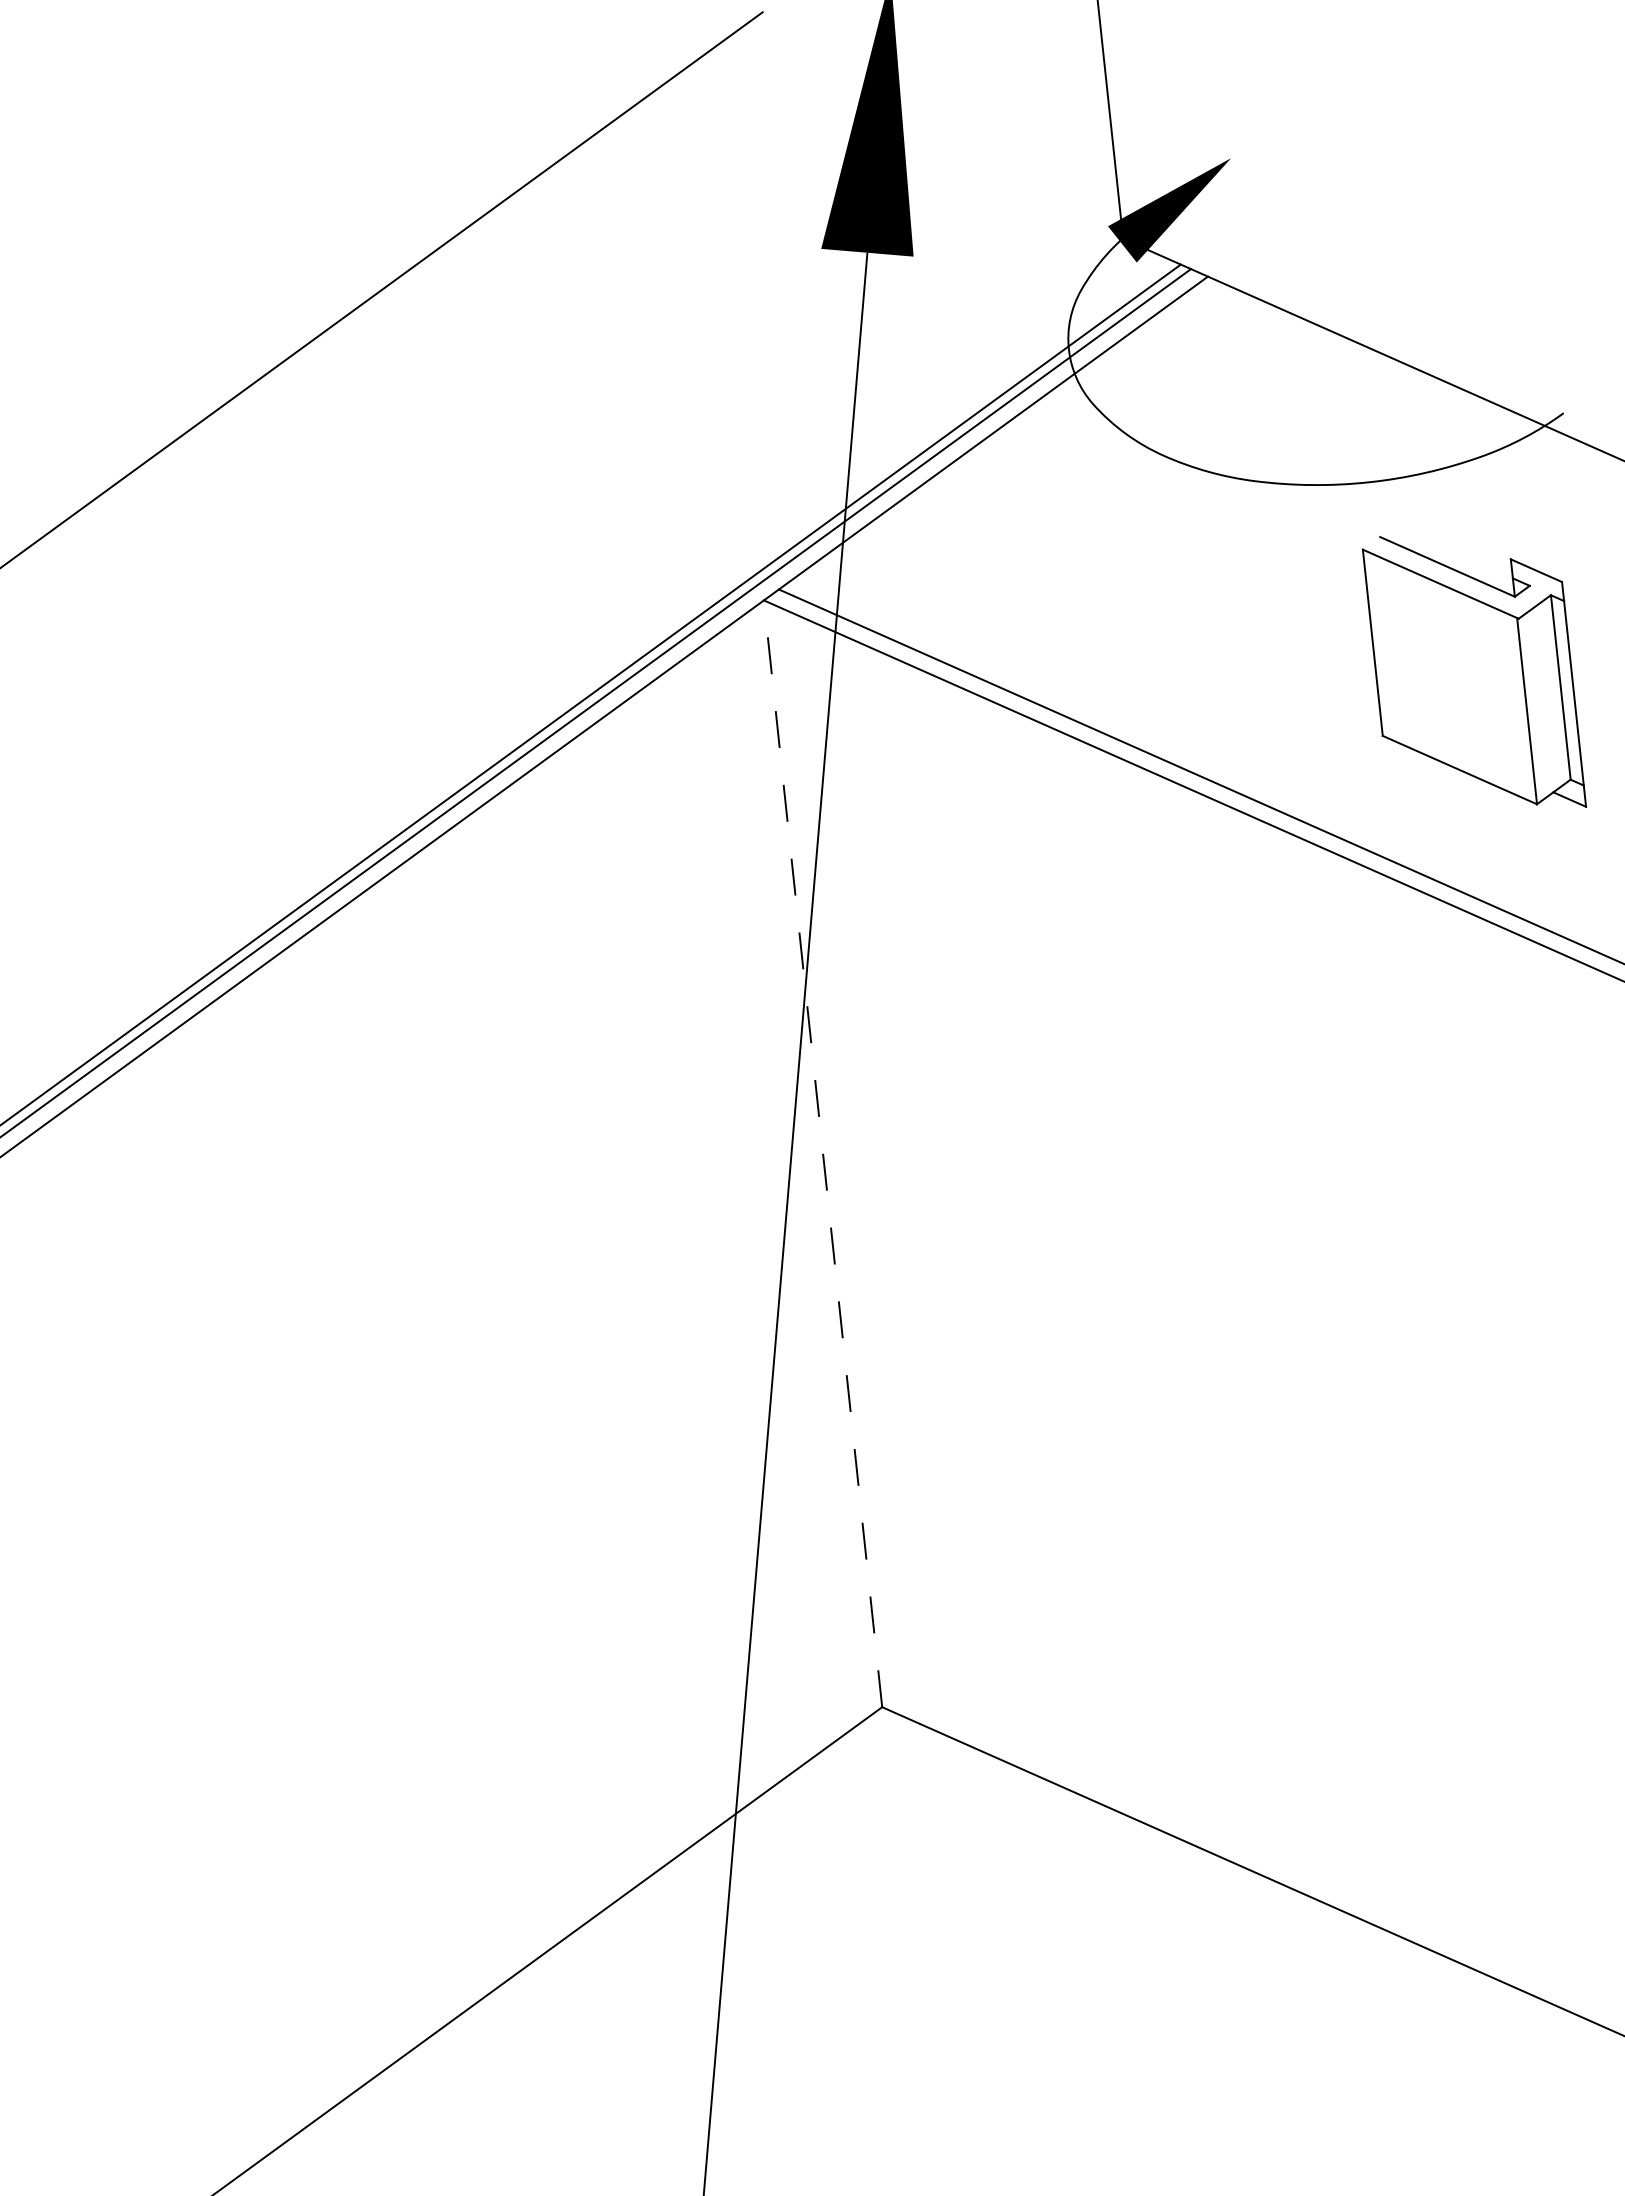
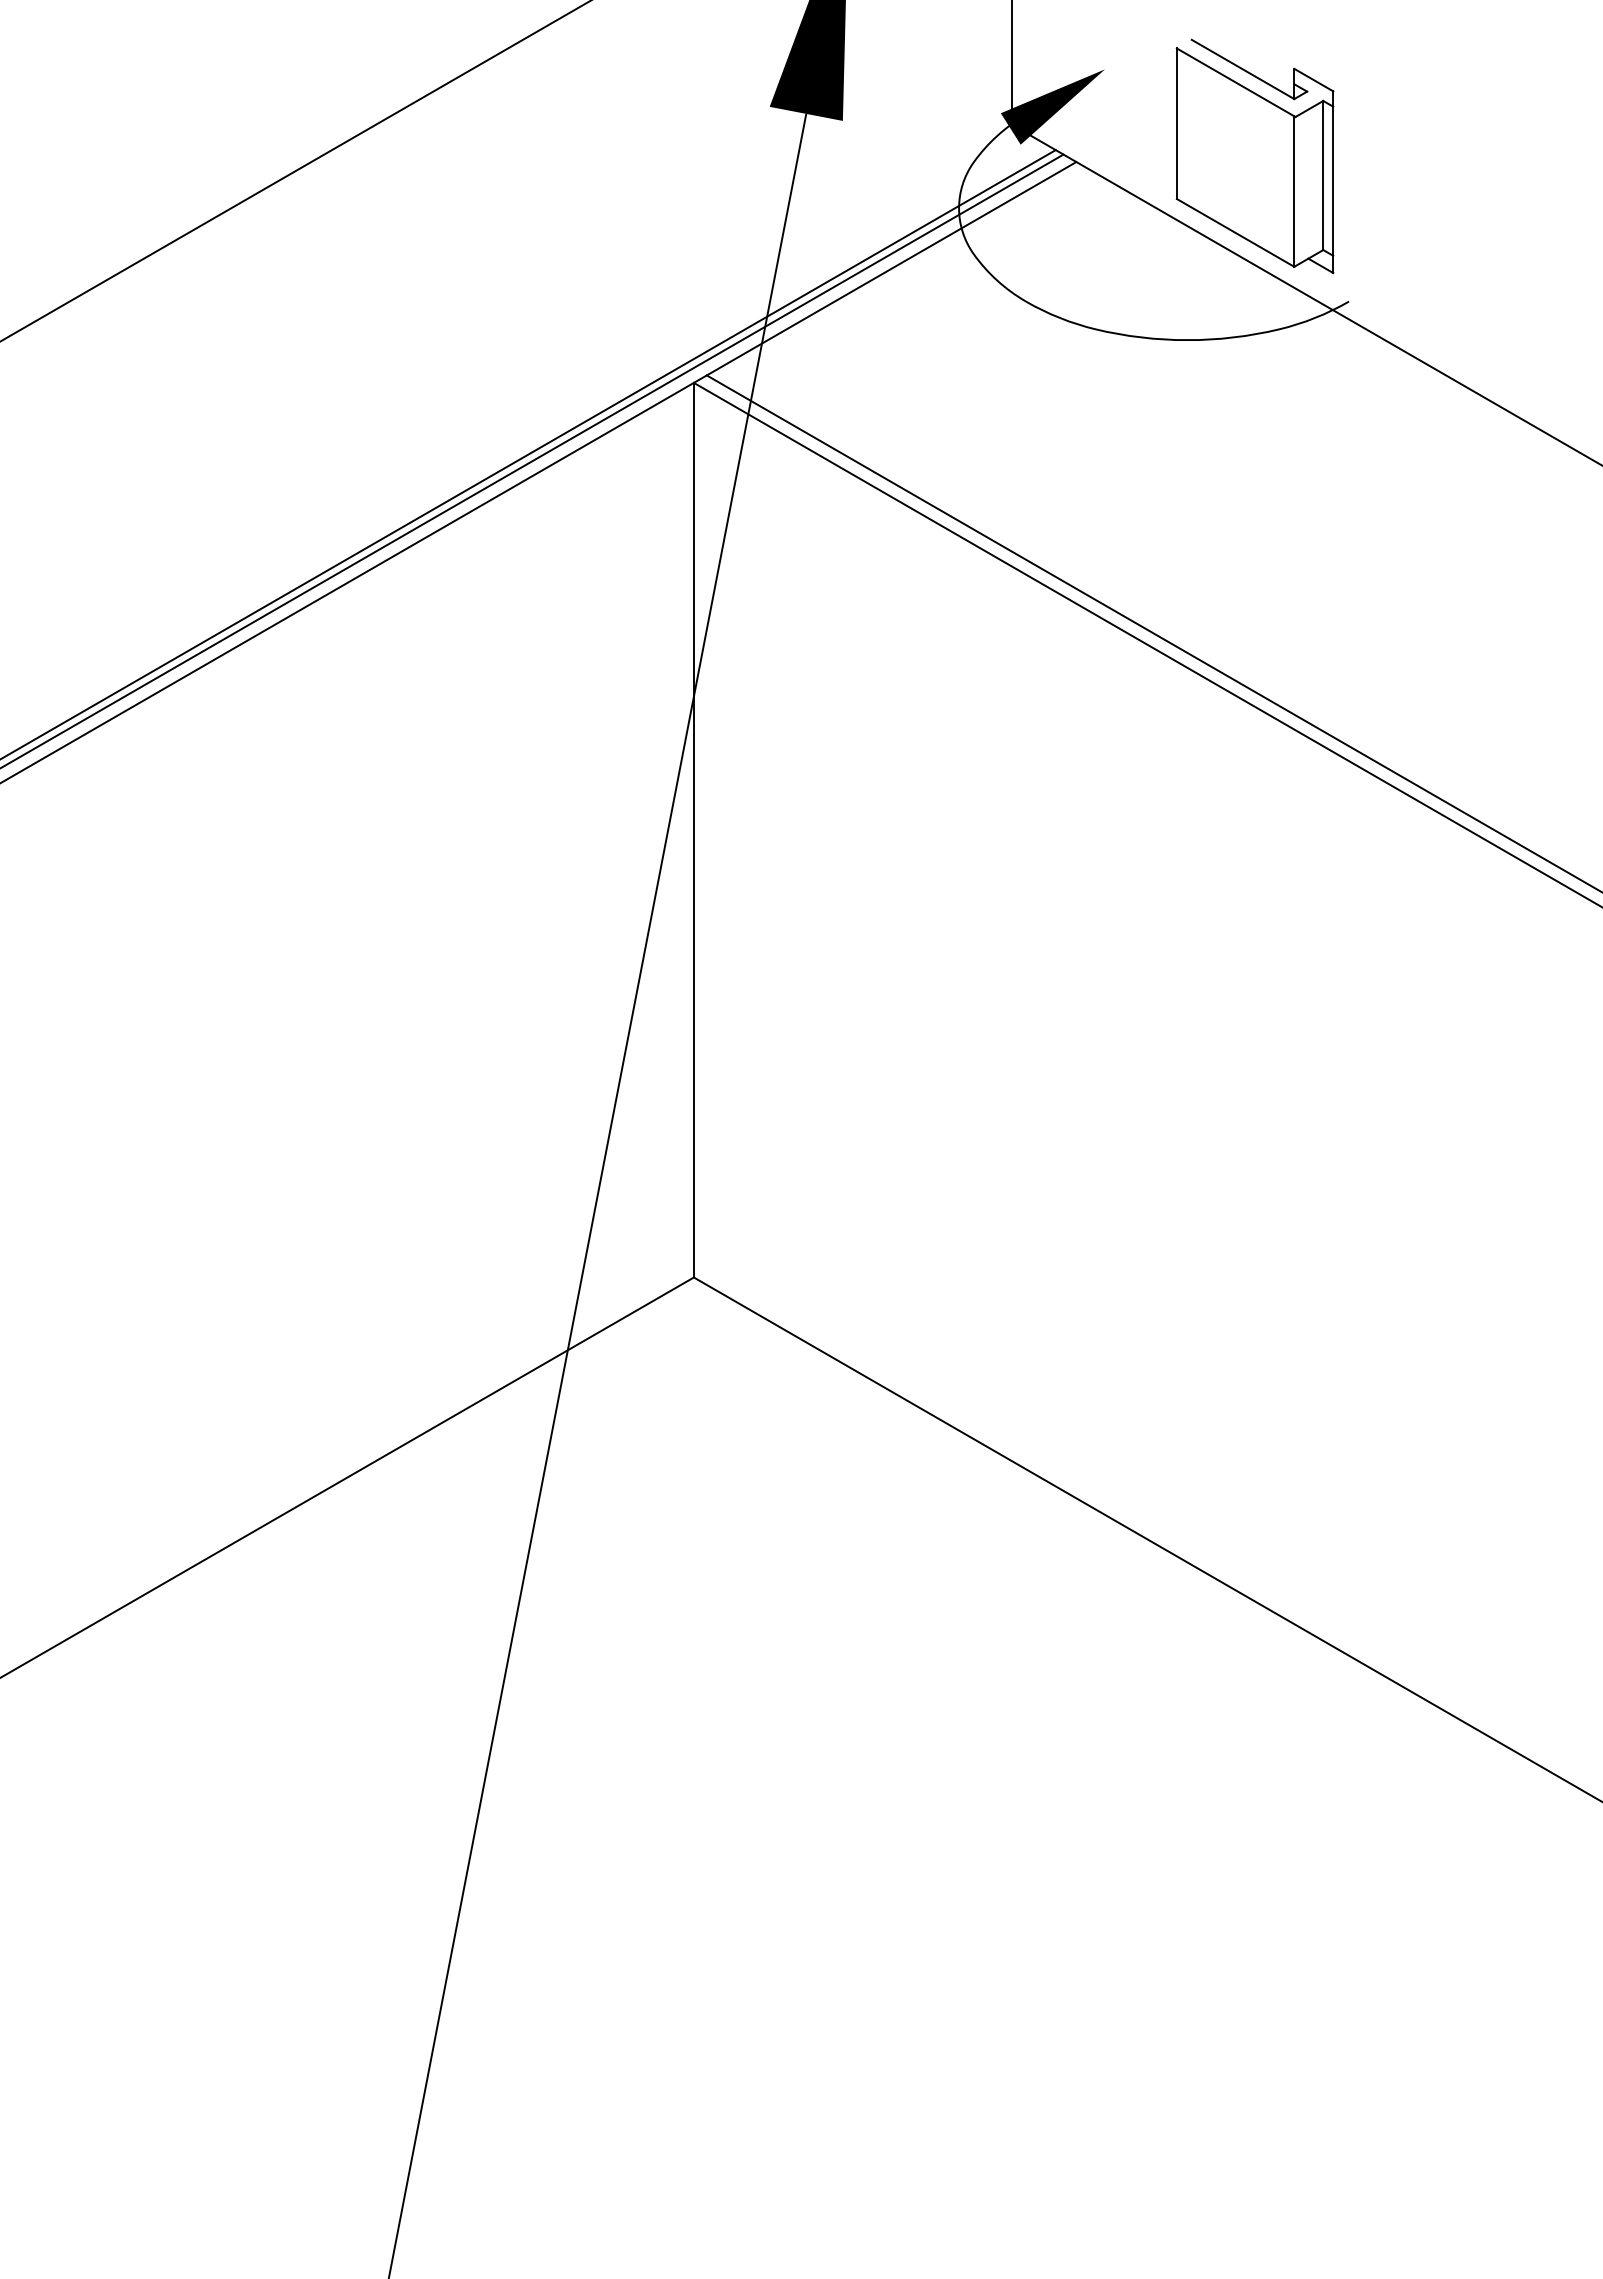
part: (1473, 673) -> (1254, 156), moved
line: (822, 1153) -> (693, 829), dashed -> solid

